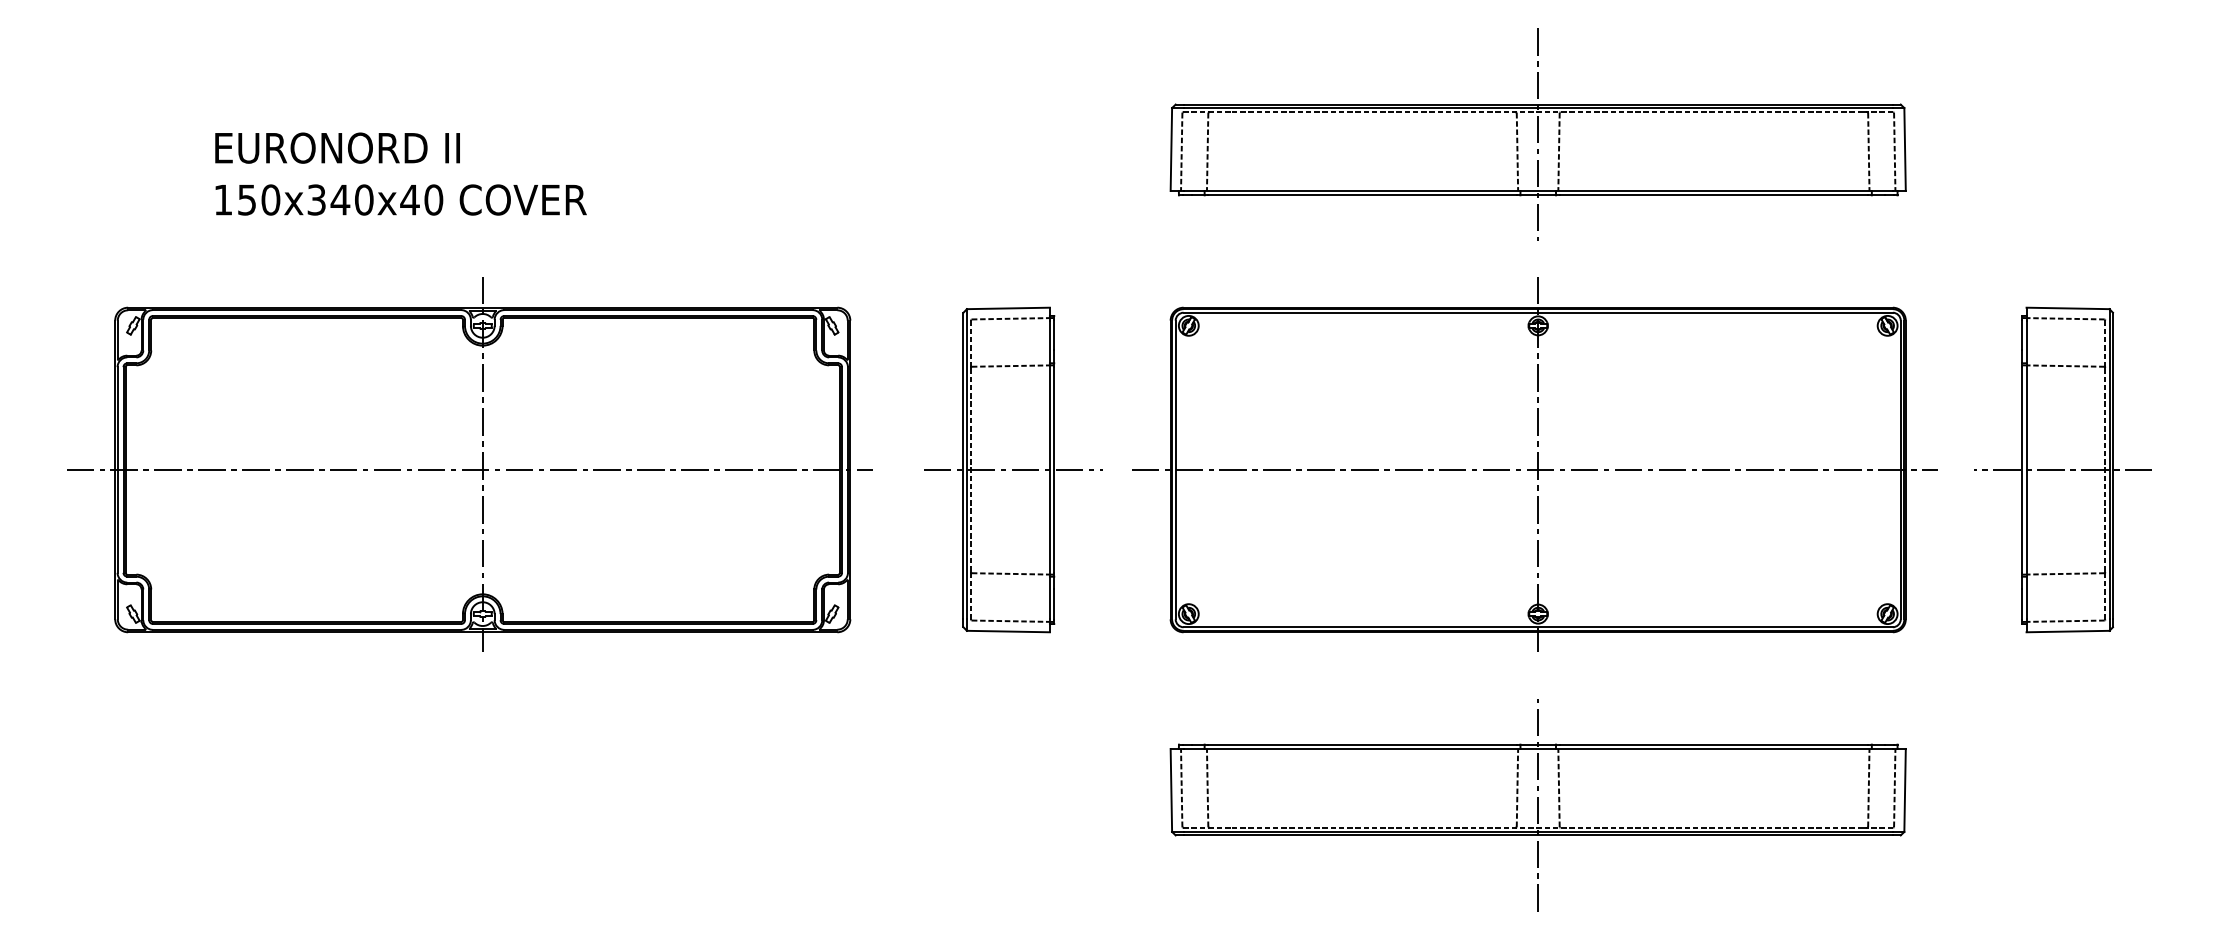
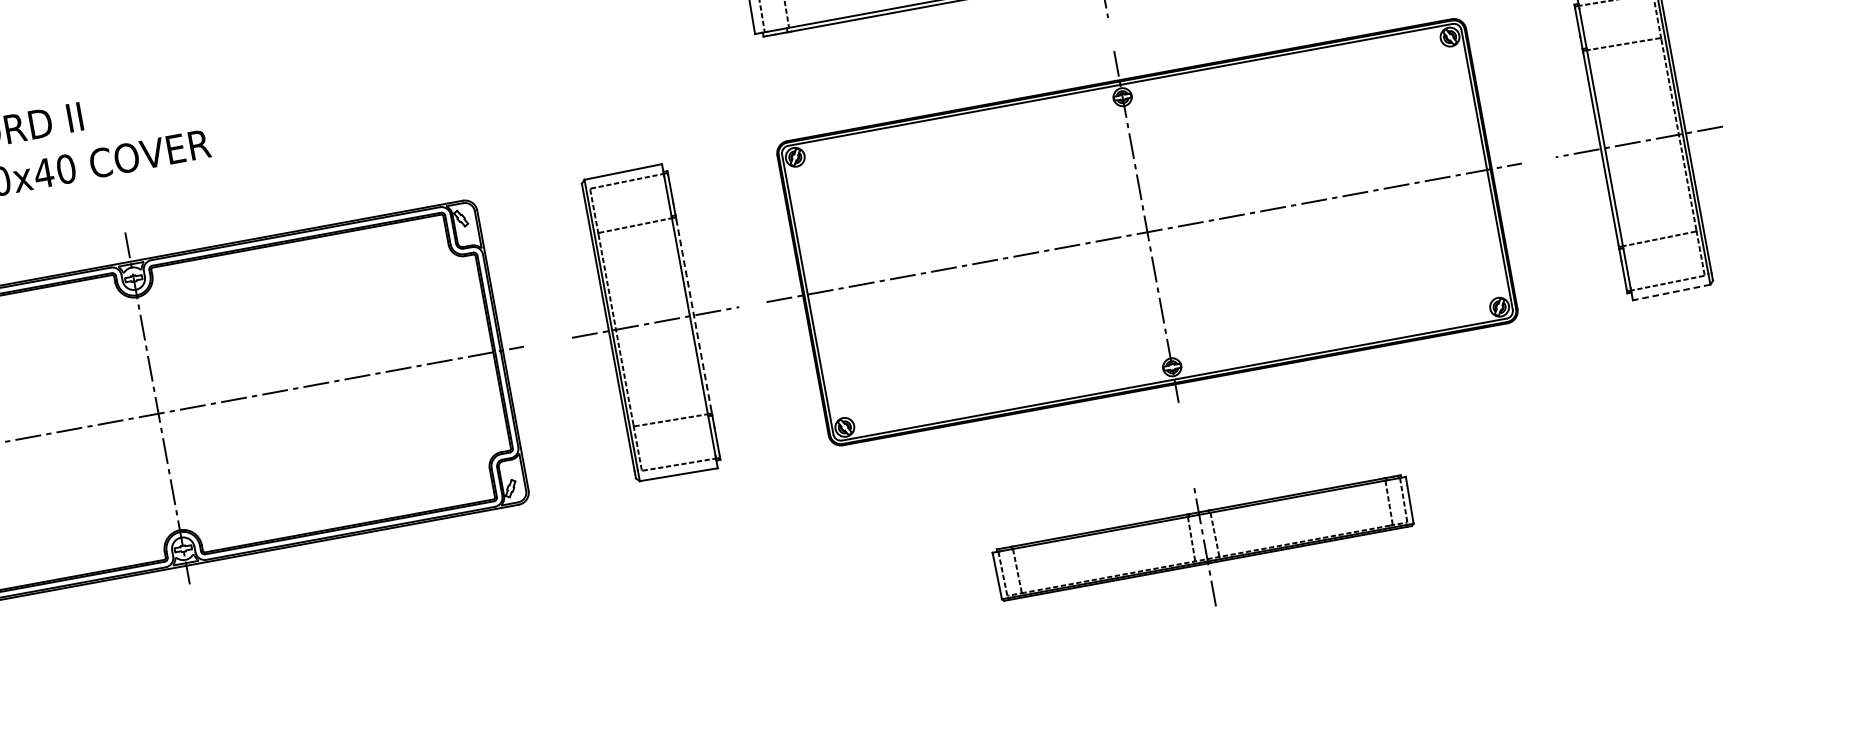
line: (1054, 469) -> (694, 314), solid -> dashed
line: (2067, 631) -> (1671, 292), solid -> dashed
part: (1537, 805) -> (1204, 546), size x0.6

